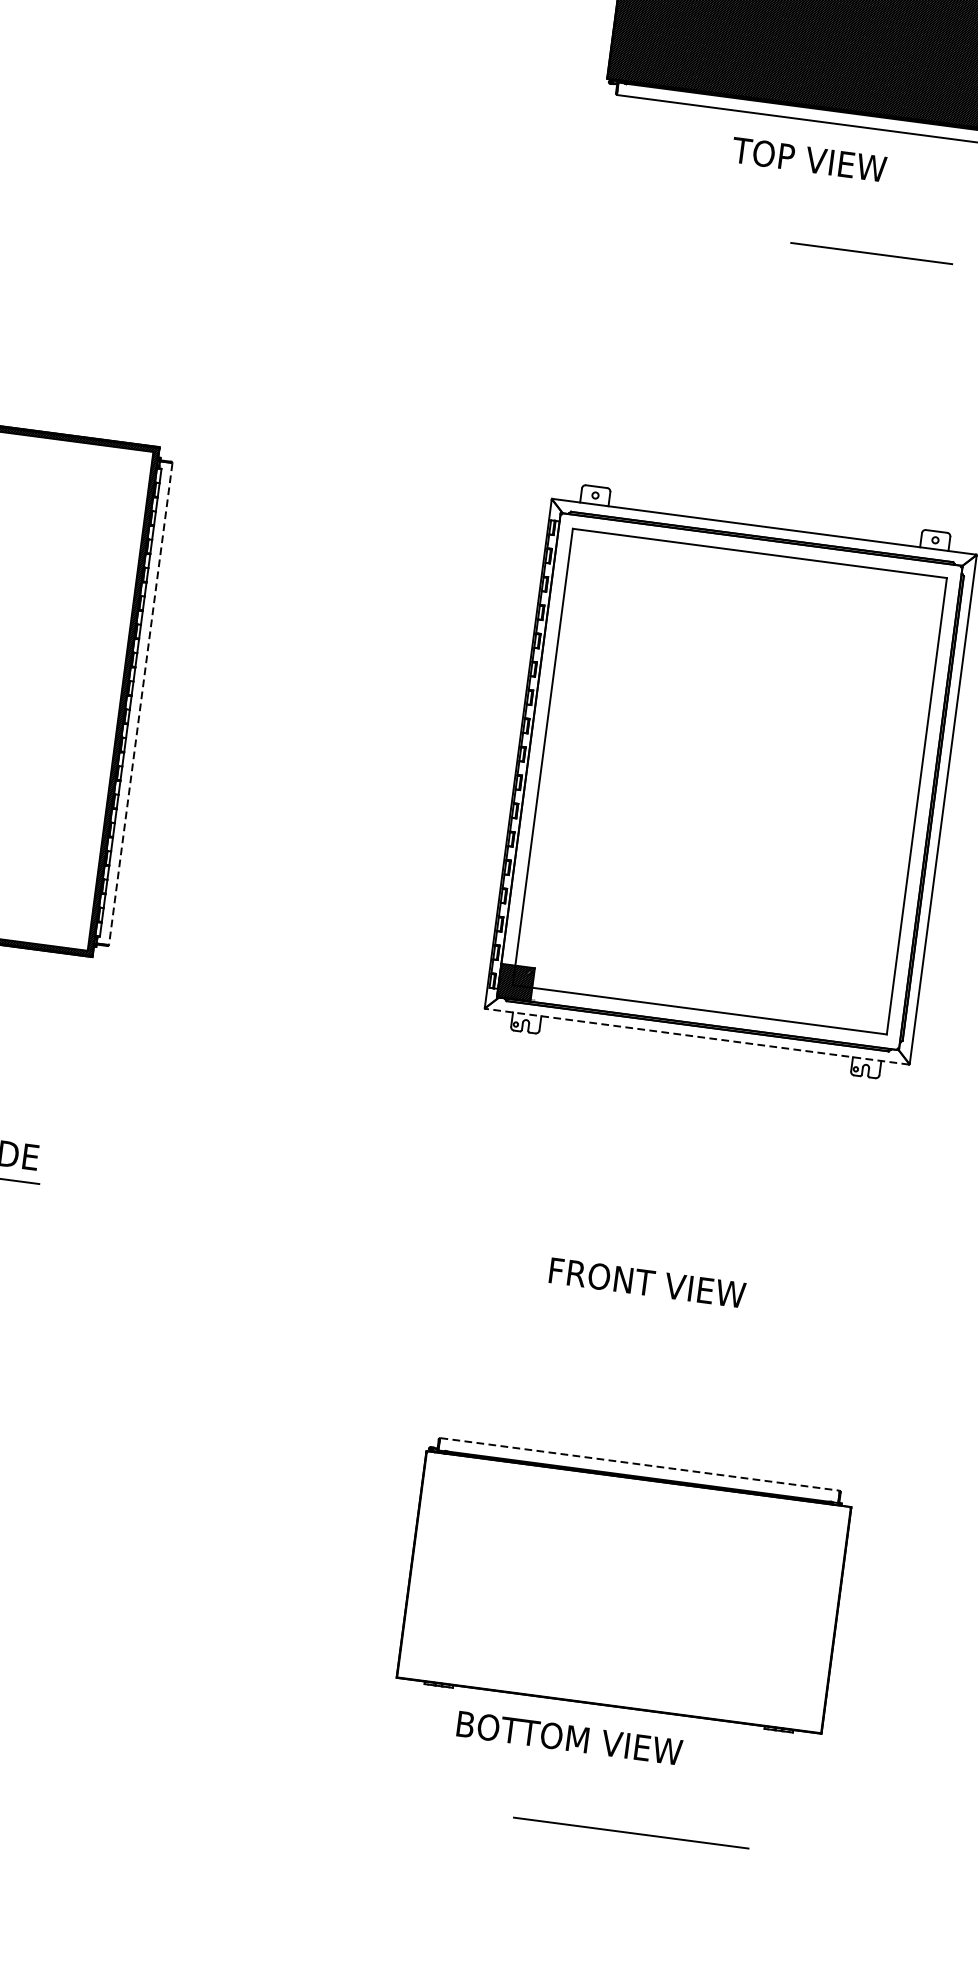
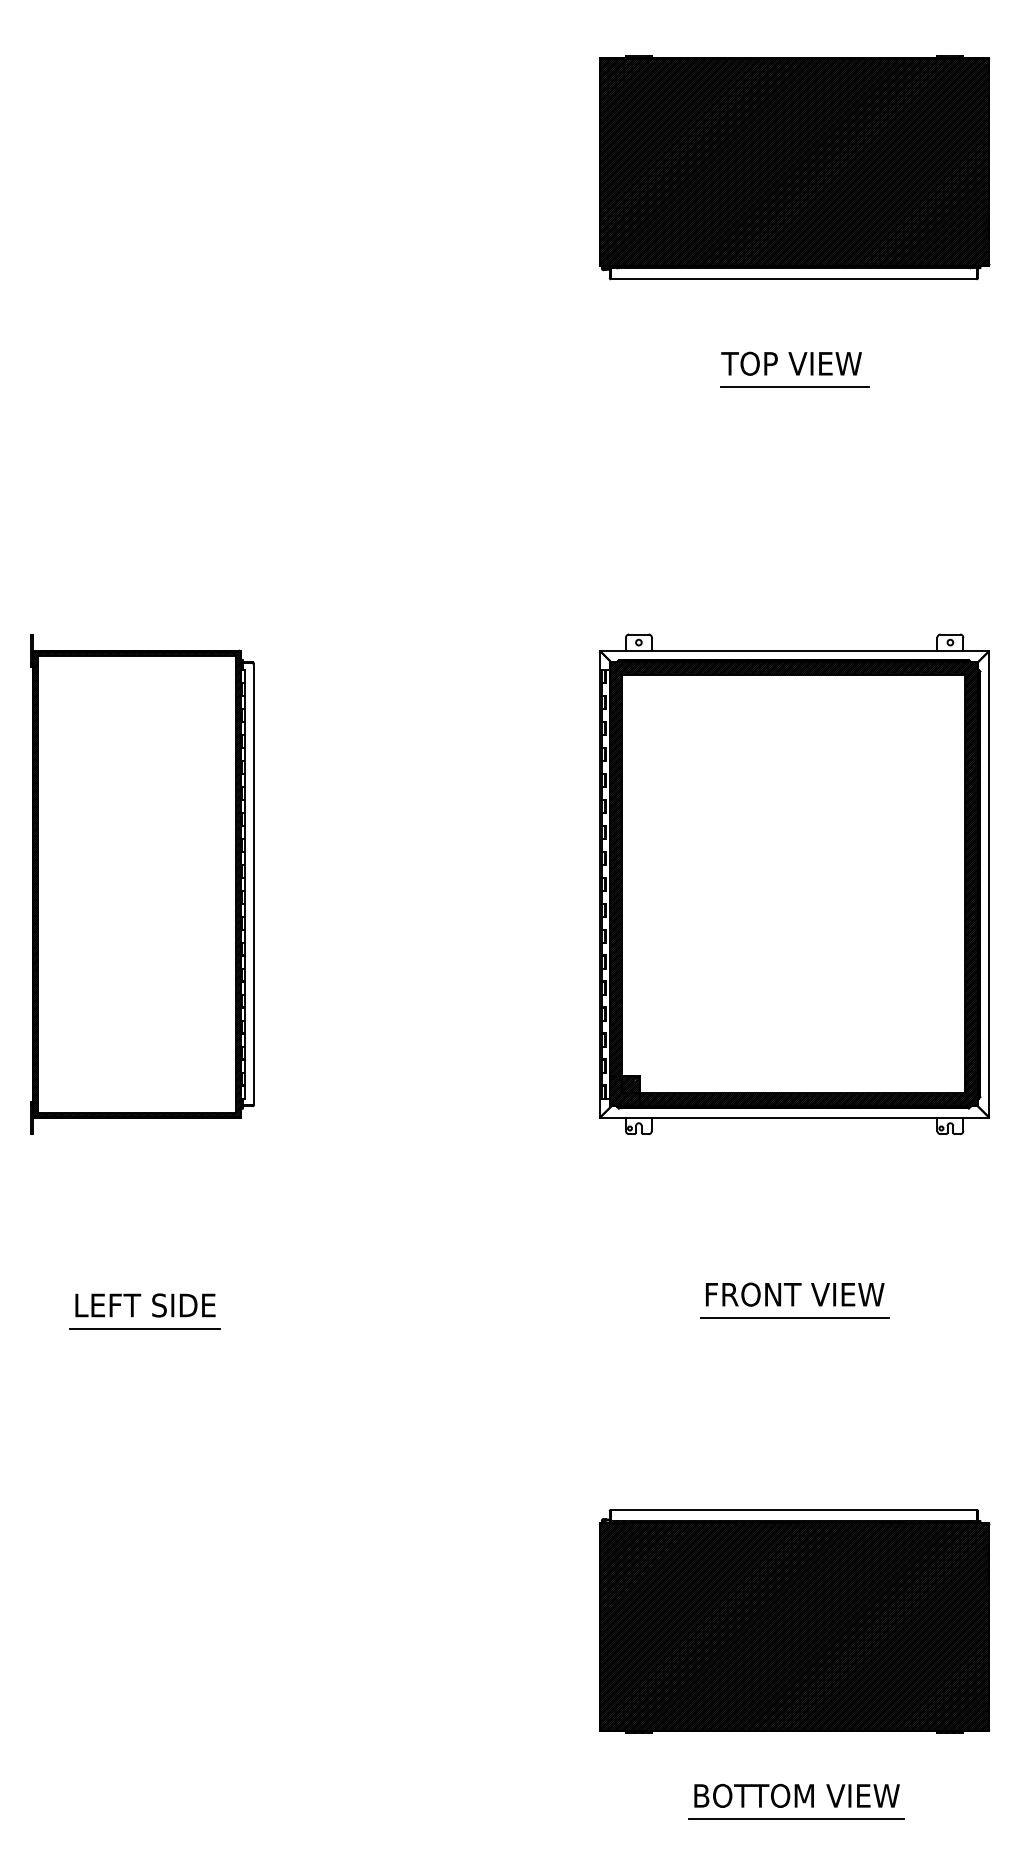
text: (809, 159) -> (791, 363), moved
line: (871, 253) -> (794, 386), moved
line: (141, 704) -> (254, 884), dashed -> solid
hatch: (729, 781) -> (793, 884), added
line: (697, 1036) -> (794, 1117), dashed -> solid
line: (668, 1254) -> (794, 1317), added
text: (647, 1282) -> (795, 1294), moved
line: (639, 1463) -> (793, 1509), dashed -> solid
hatch: (623, 1592) -> (794, 1627), added
text: (569, 1737) -> (796, 1795), moved
line: (631, 1832) -> (796, 1818), moved

